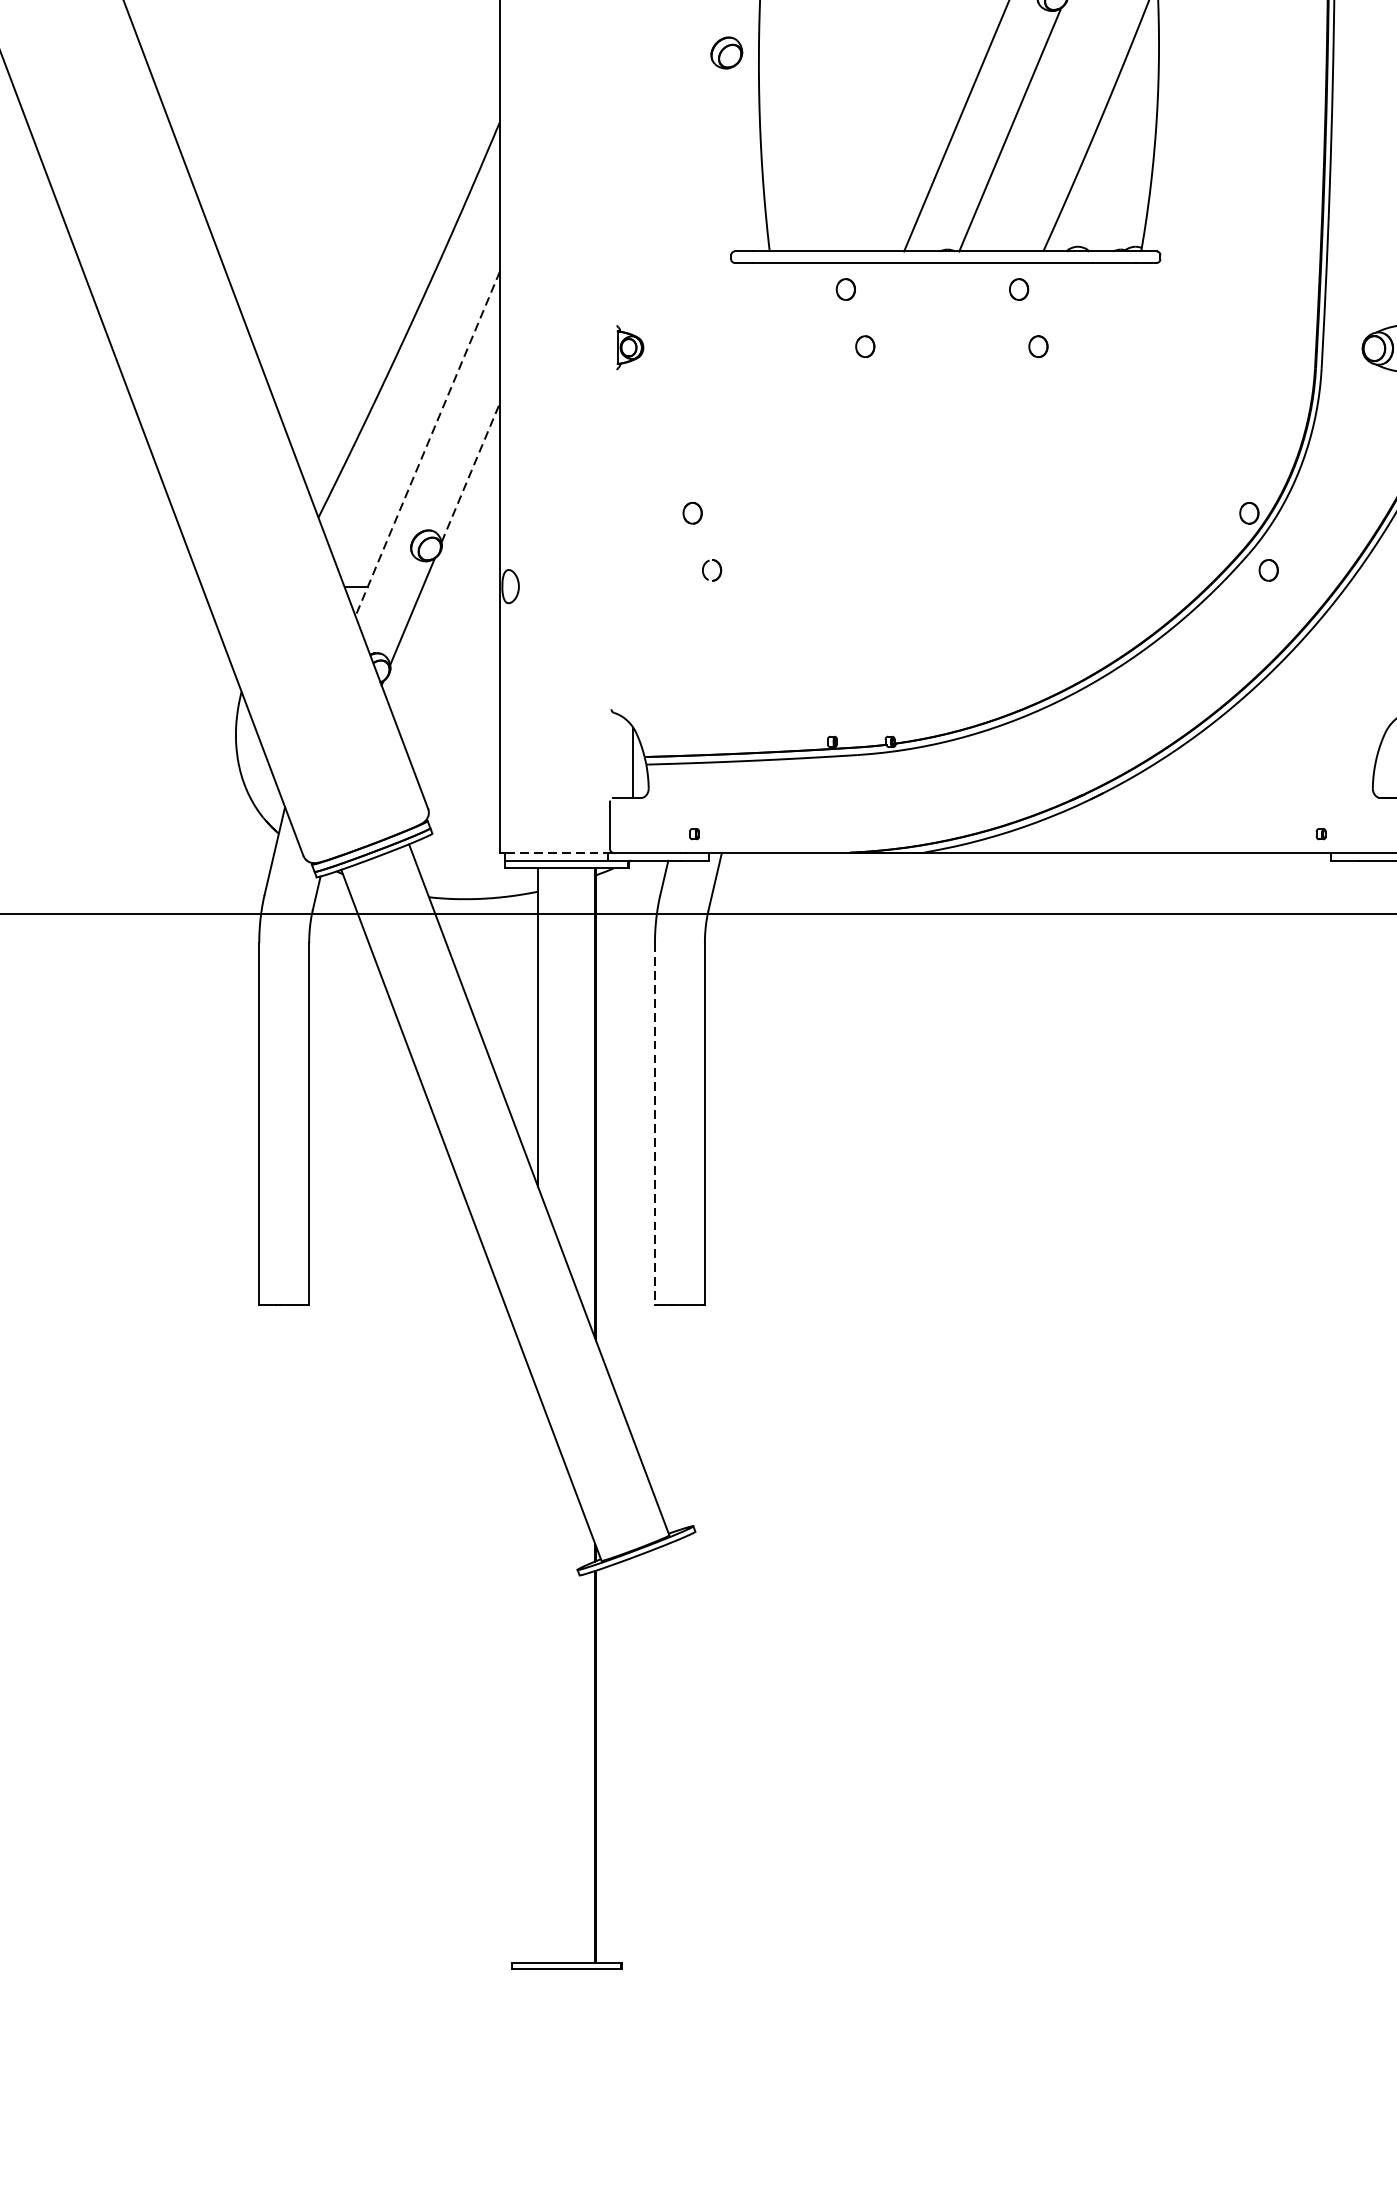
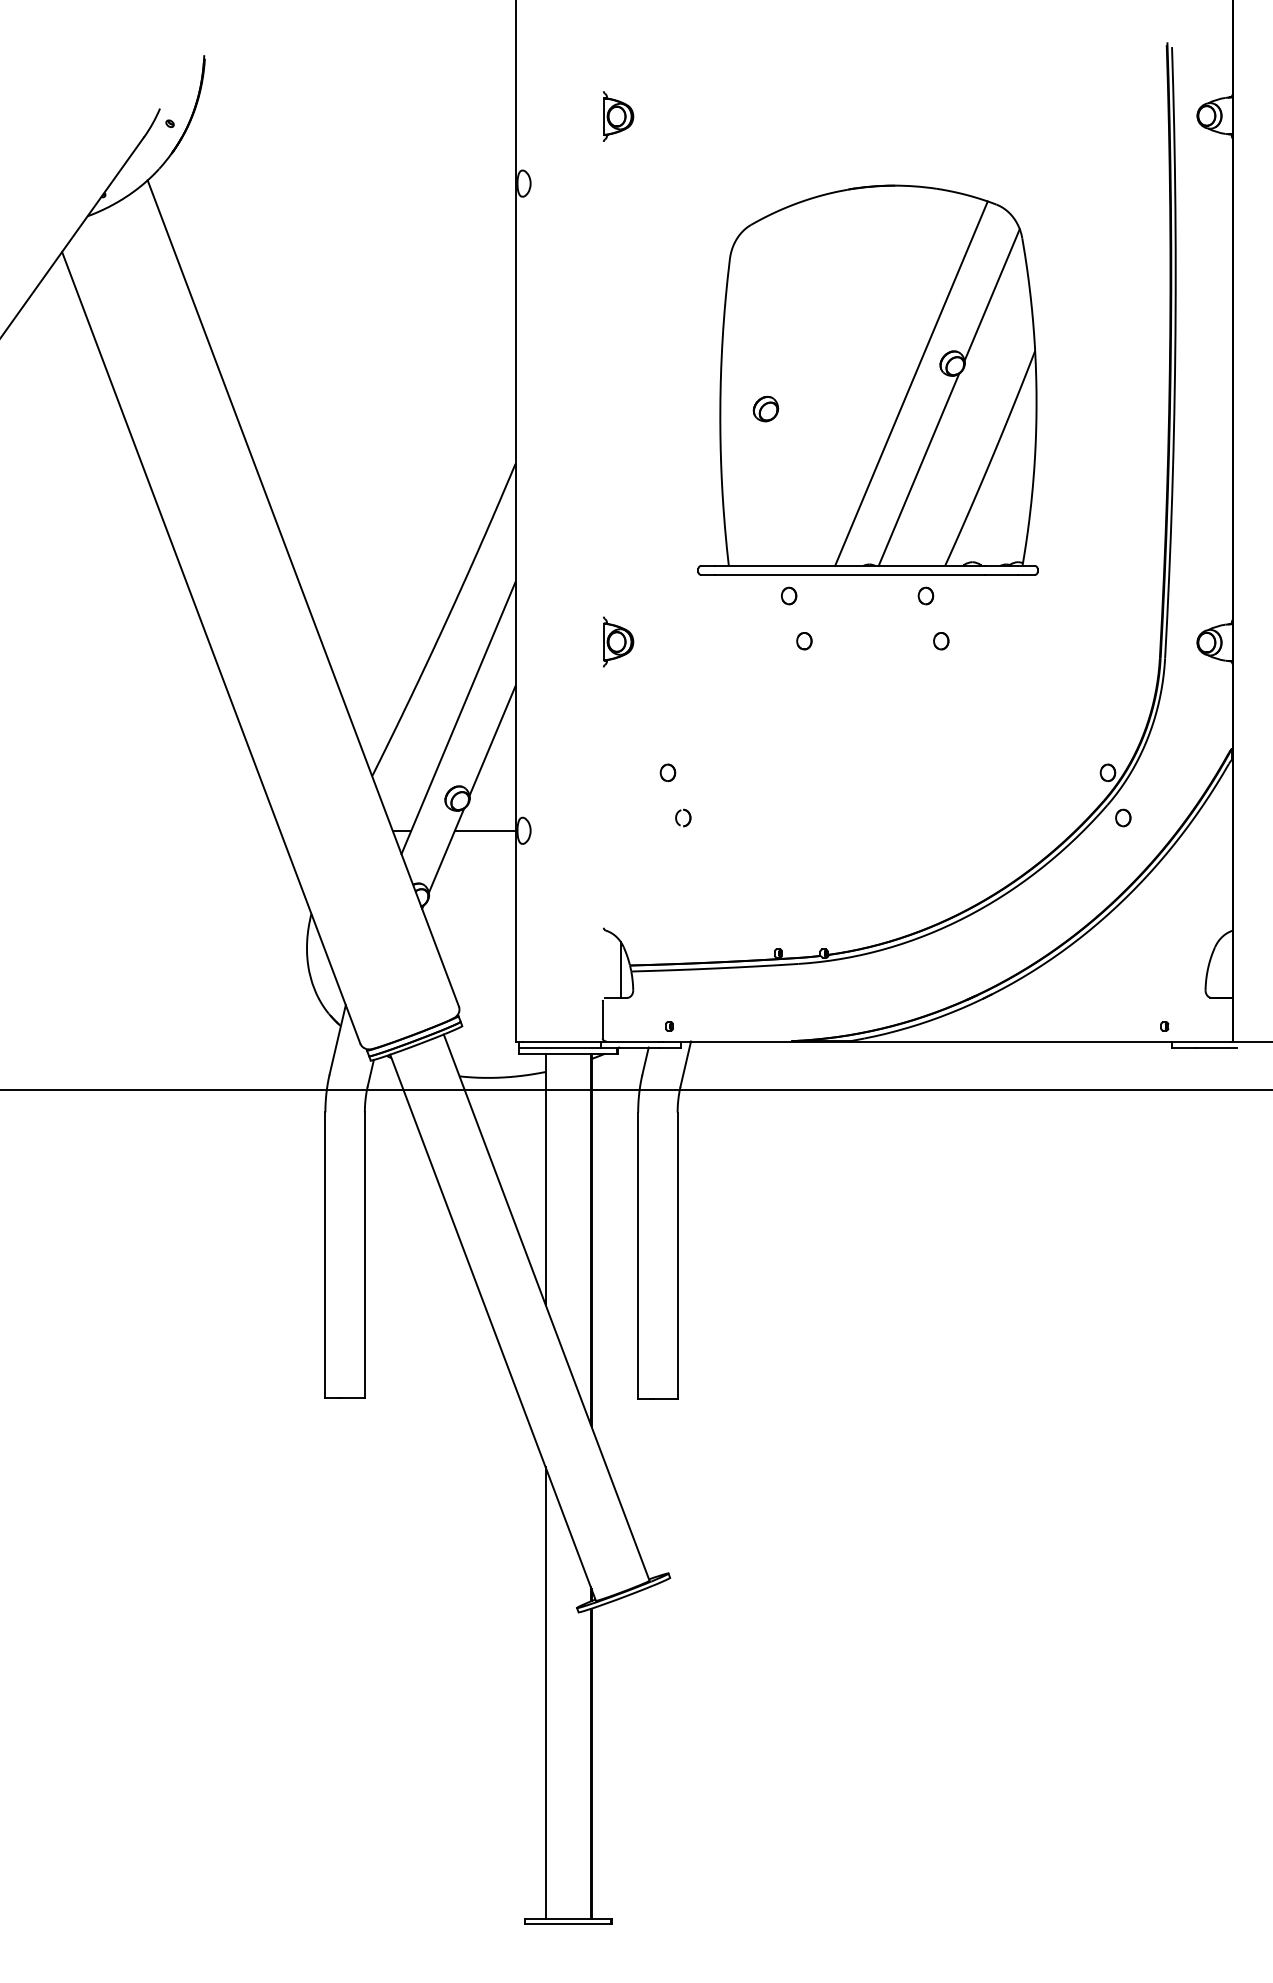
part: (726, 52) -> (765, 408), moved
part: (630, 347) -> (618, 641), size x1.43
line: (427, 444) -> (458, 718), dashed -> solid
line: (470, 472) -> (492, 740), dashed -> solid
line: (460, 587) -> (484, 831), added
line: (560, 853) -> (563, 1041), dashed -> solid
line: (655, 1123) -> (638, 1255), dashed -> solid
line: (537, 1676) -> (545, 1692), added

